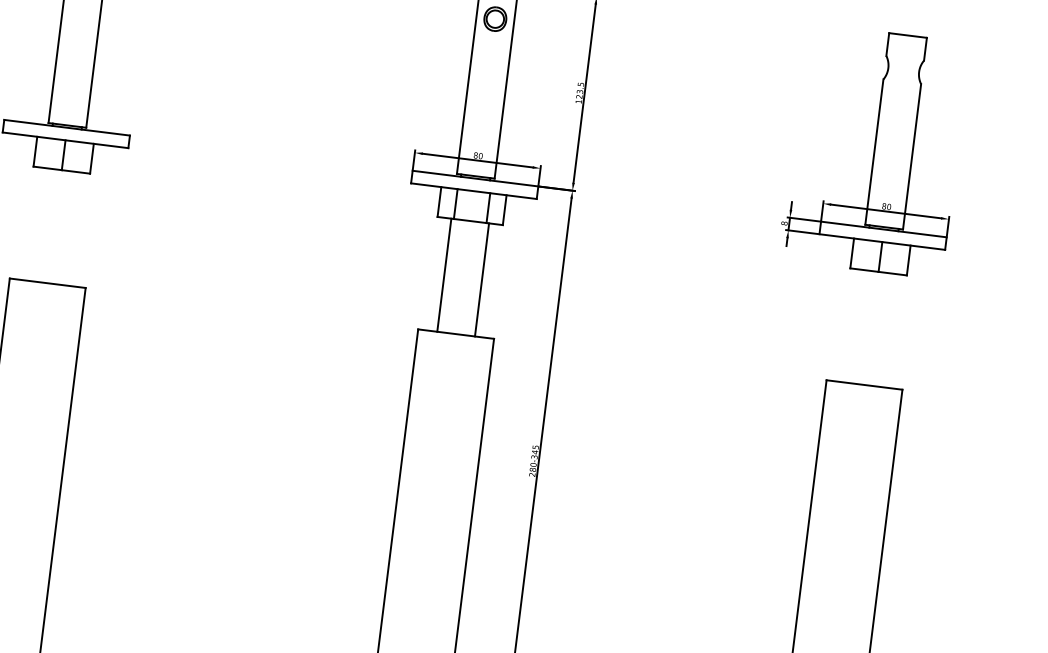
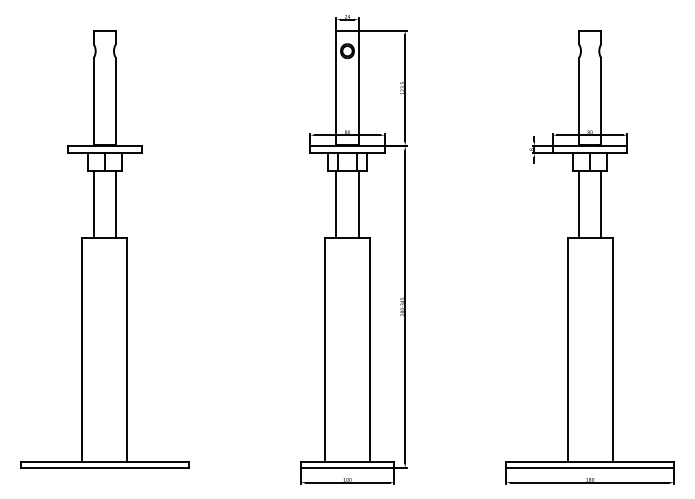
line: (35, 223) -> (93, 204), added
line: (74, 228) -> (116, 204), added
line: (851, 325) -> (578, 204), added
line: (890, 330) -> (601, 204), added

